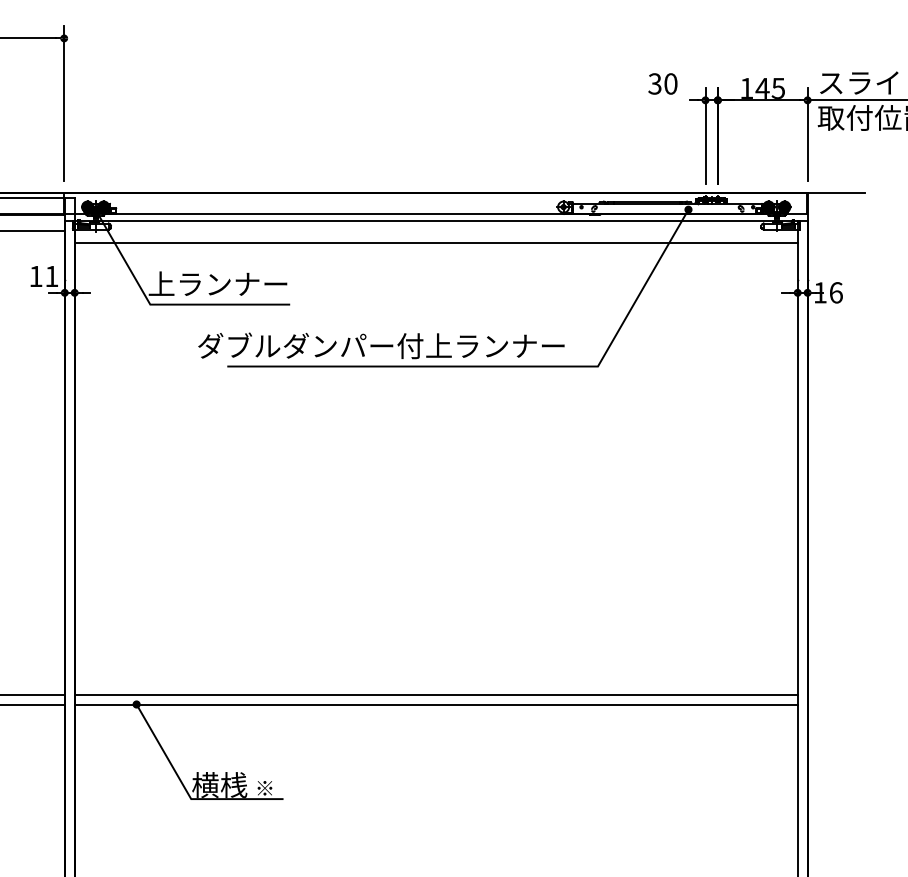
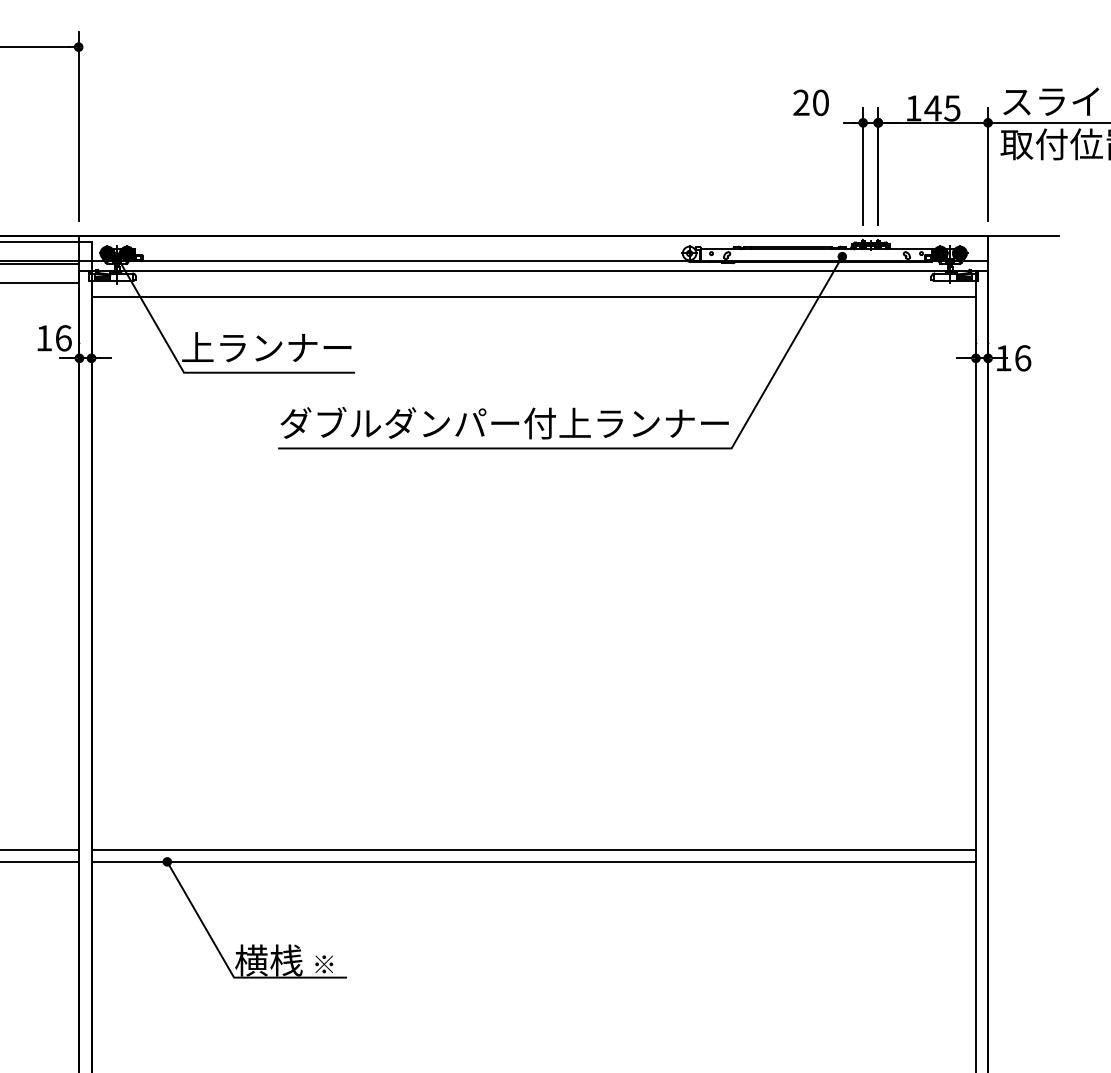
text: (655, 83) -> (801, 102), 30 -> 20
text: (51, 276) -> (63, 338), 11 -> 16
text: (381, 346) -> (504, 423), moved

